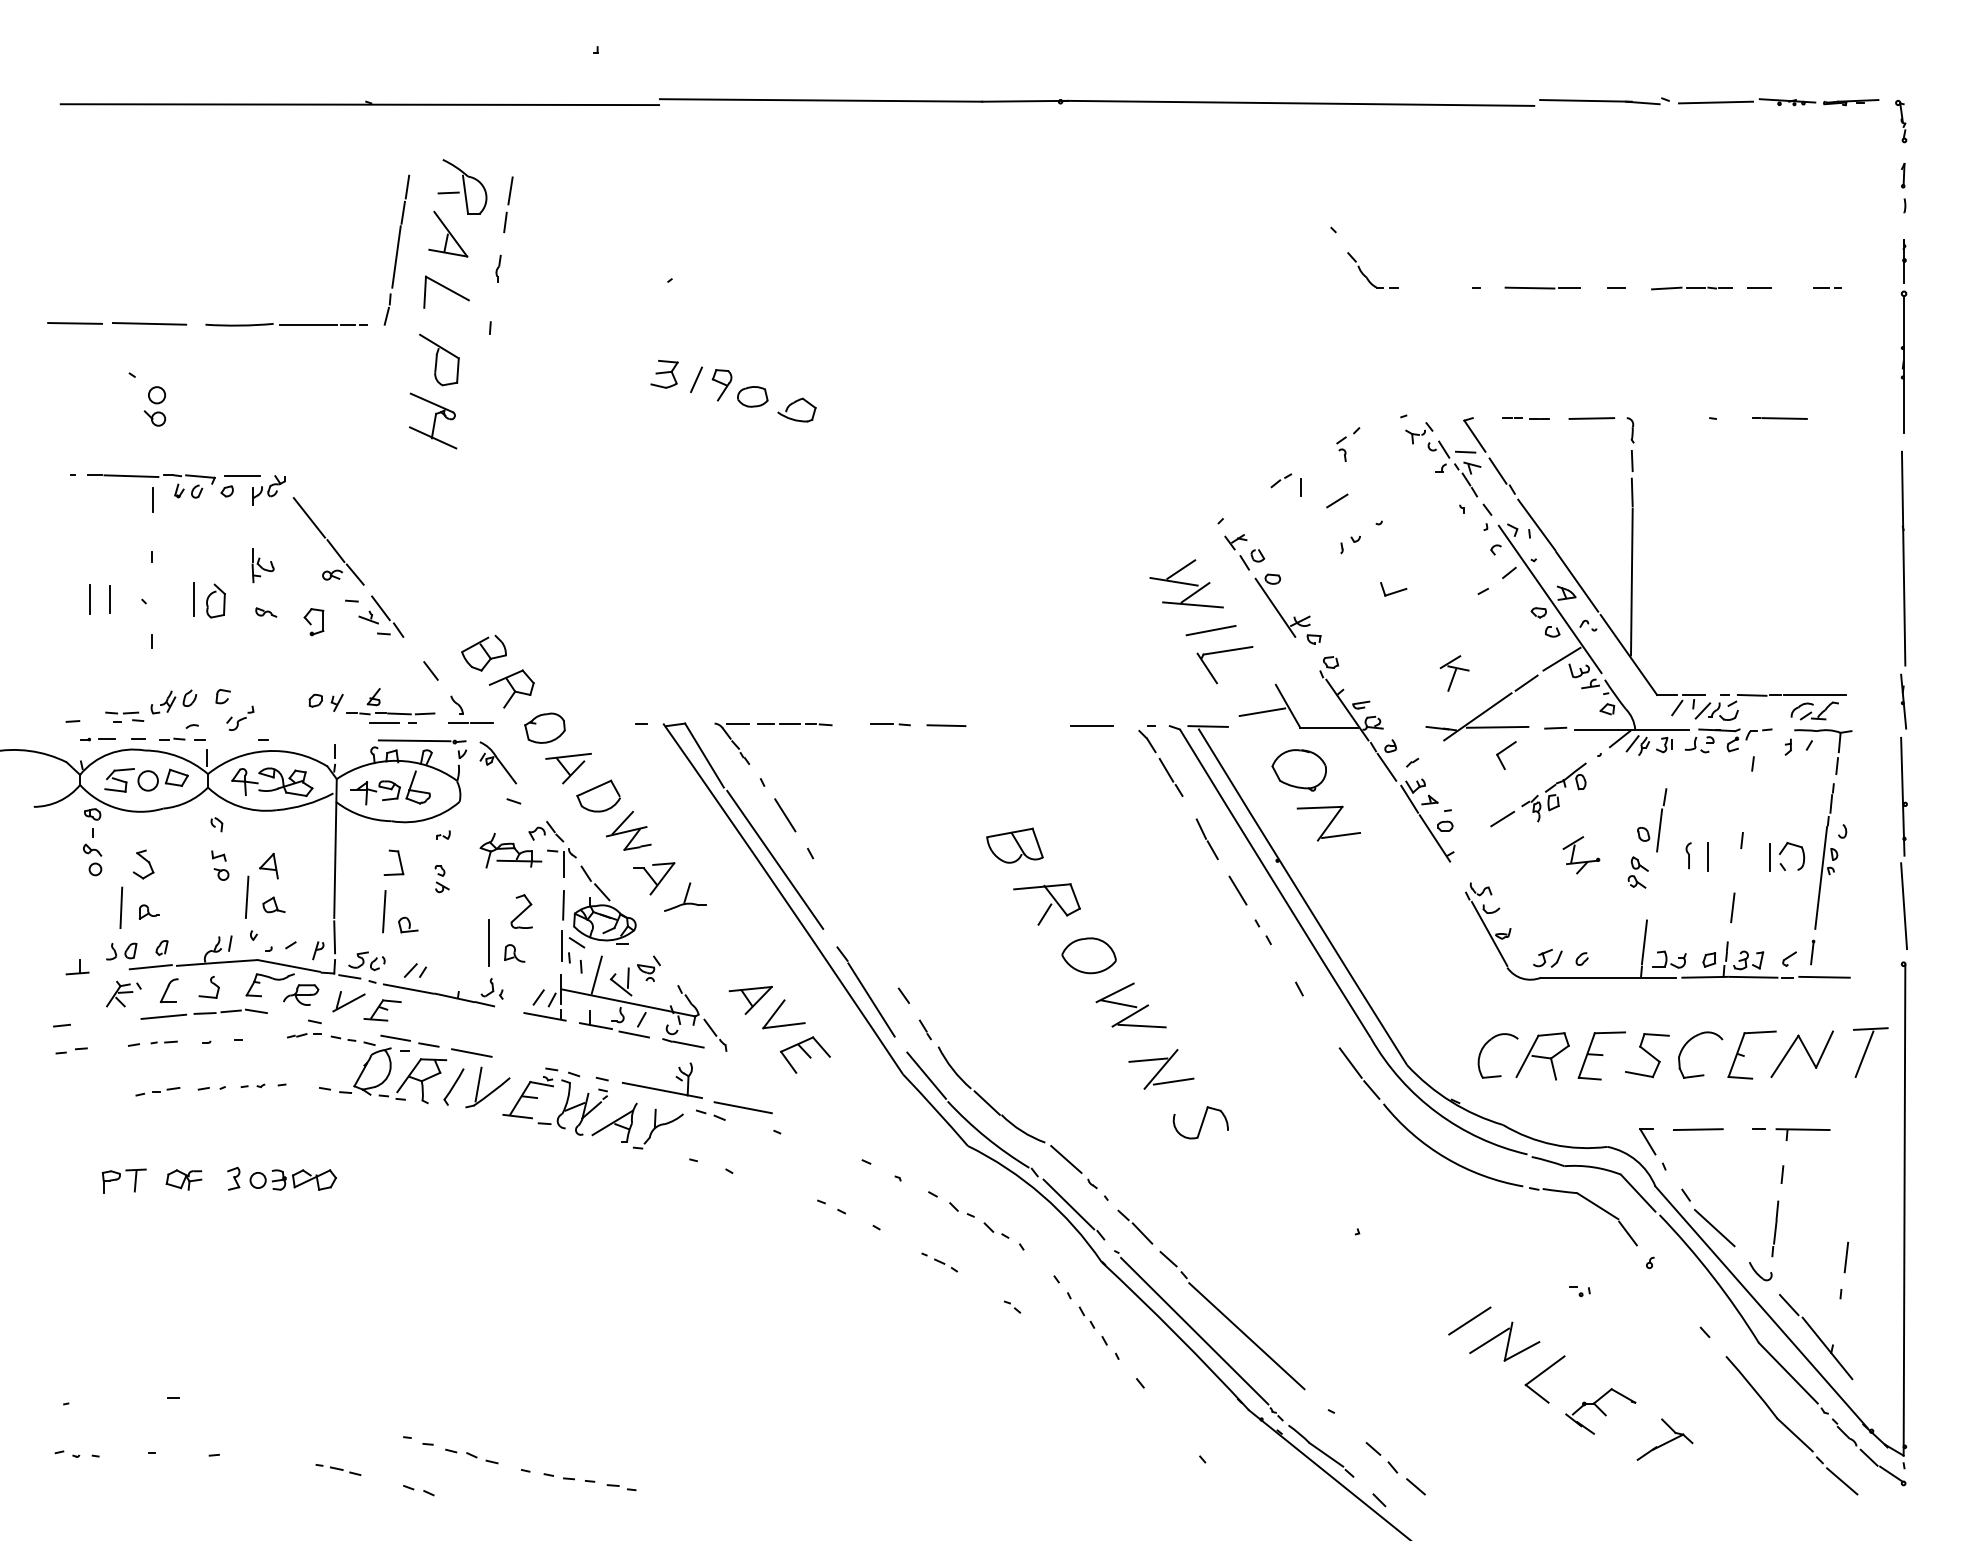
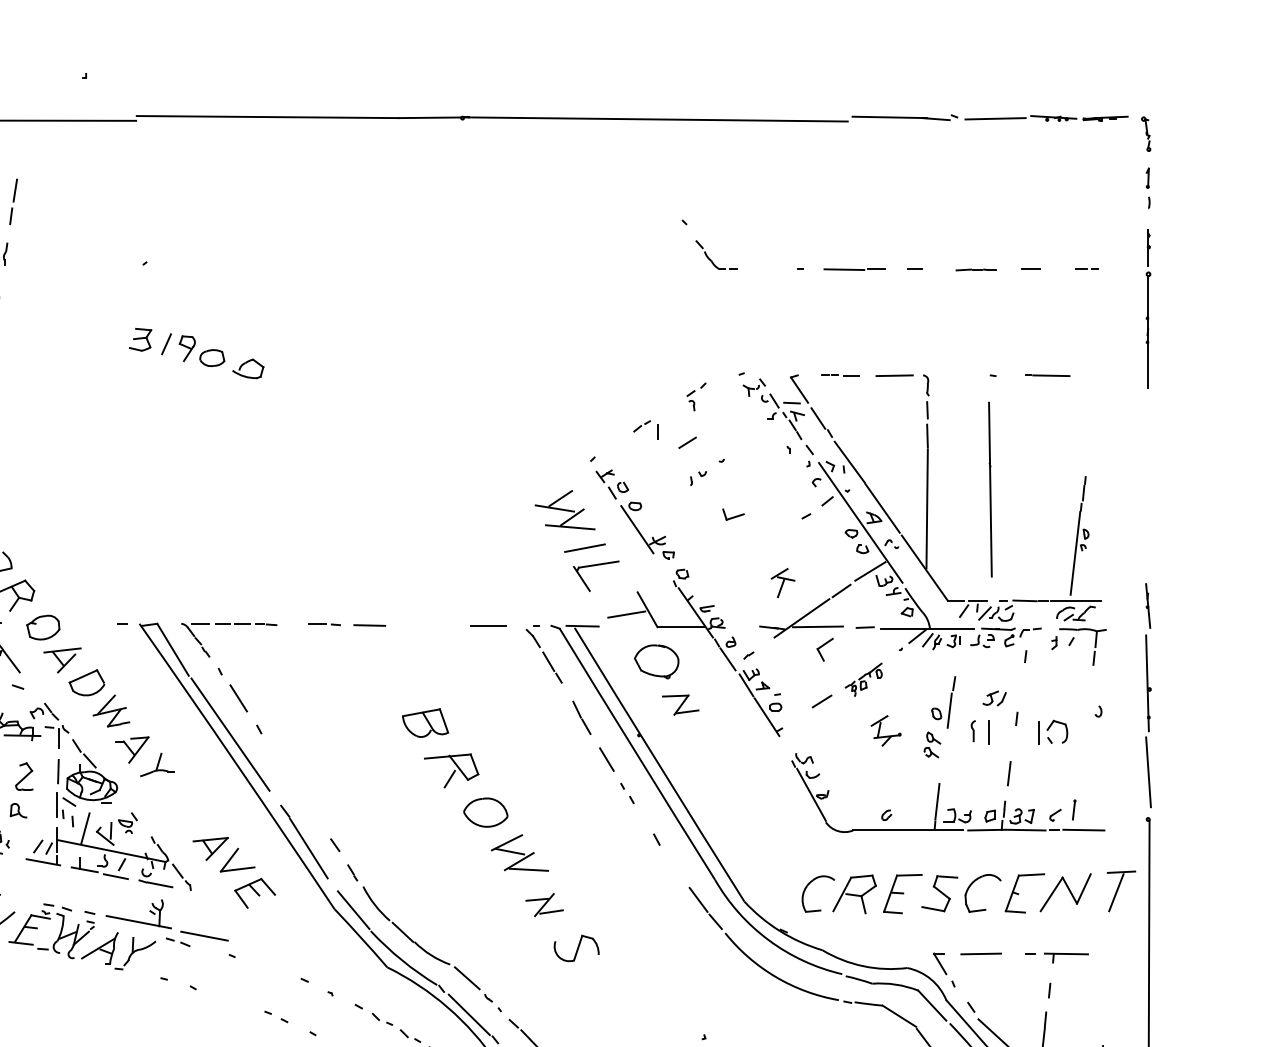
part: (1691, 288) -> (975, 270), size x0.6
line: (1903, 558) -> (990, 489), moved
part: (1553, 792) -> (863, 679), size x0.7
part: (1328, 823) -> (680, 705), size x0.7
part: (1826, 856) -> (1079, 535), moved
part: (1547, 958) -> (994, 698), moved
part: (1161, 1069) -> (544, 905), size x0.7

